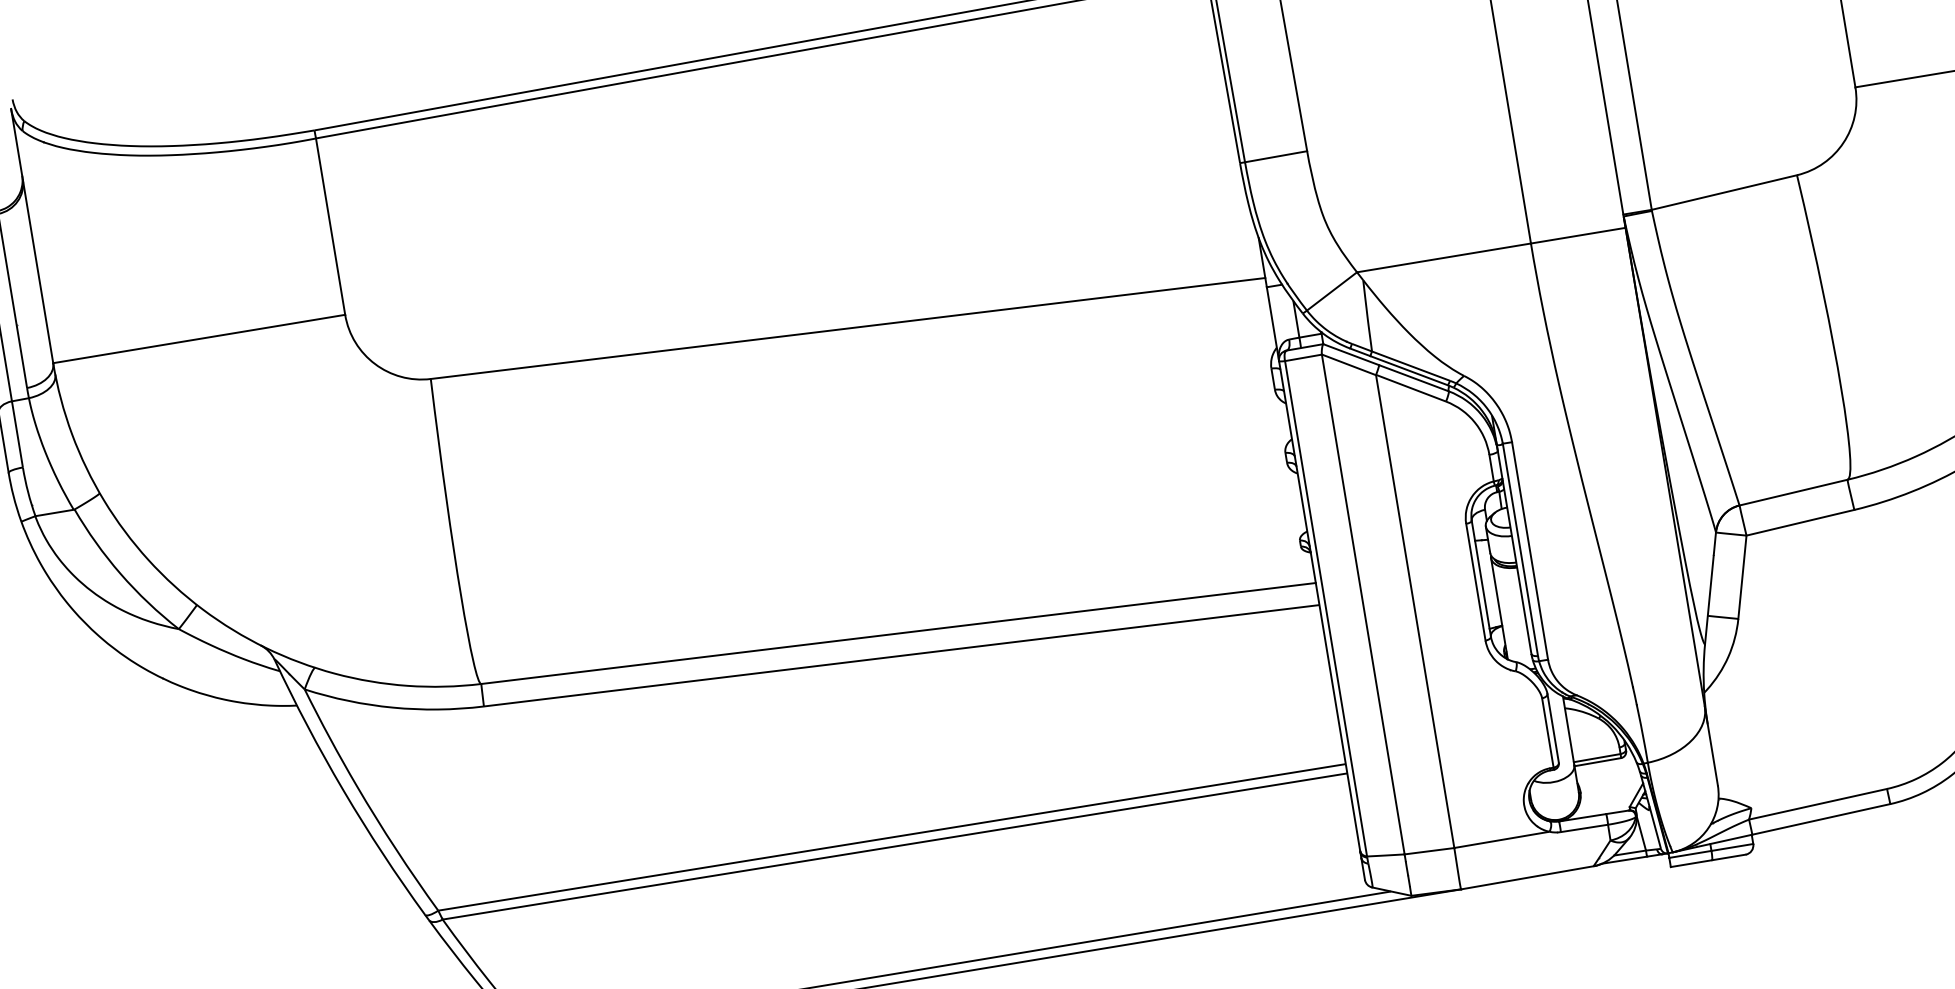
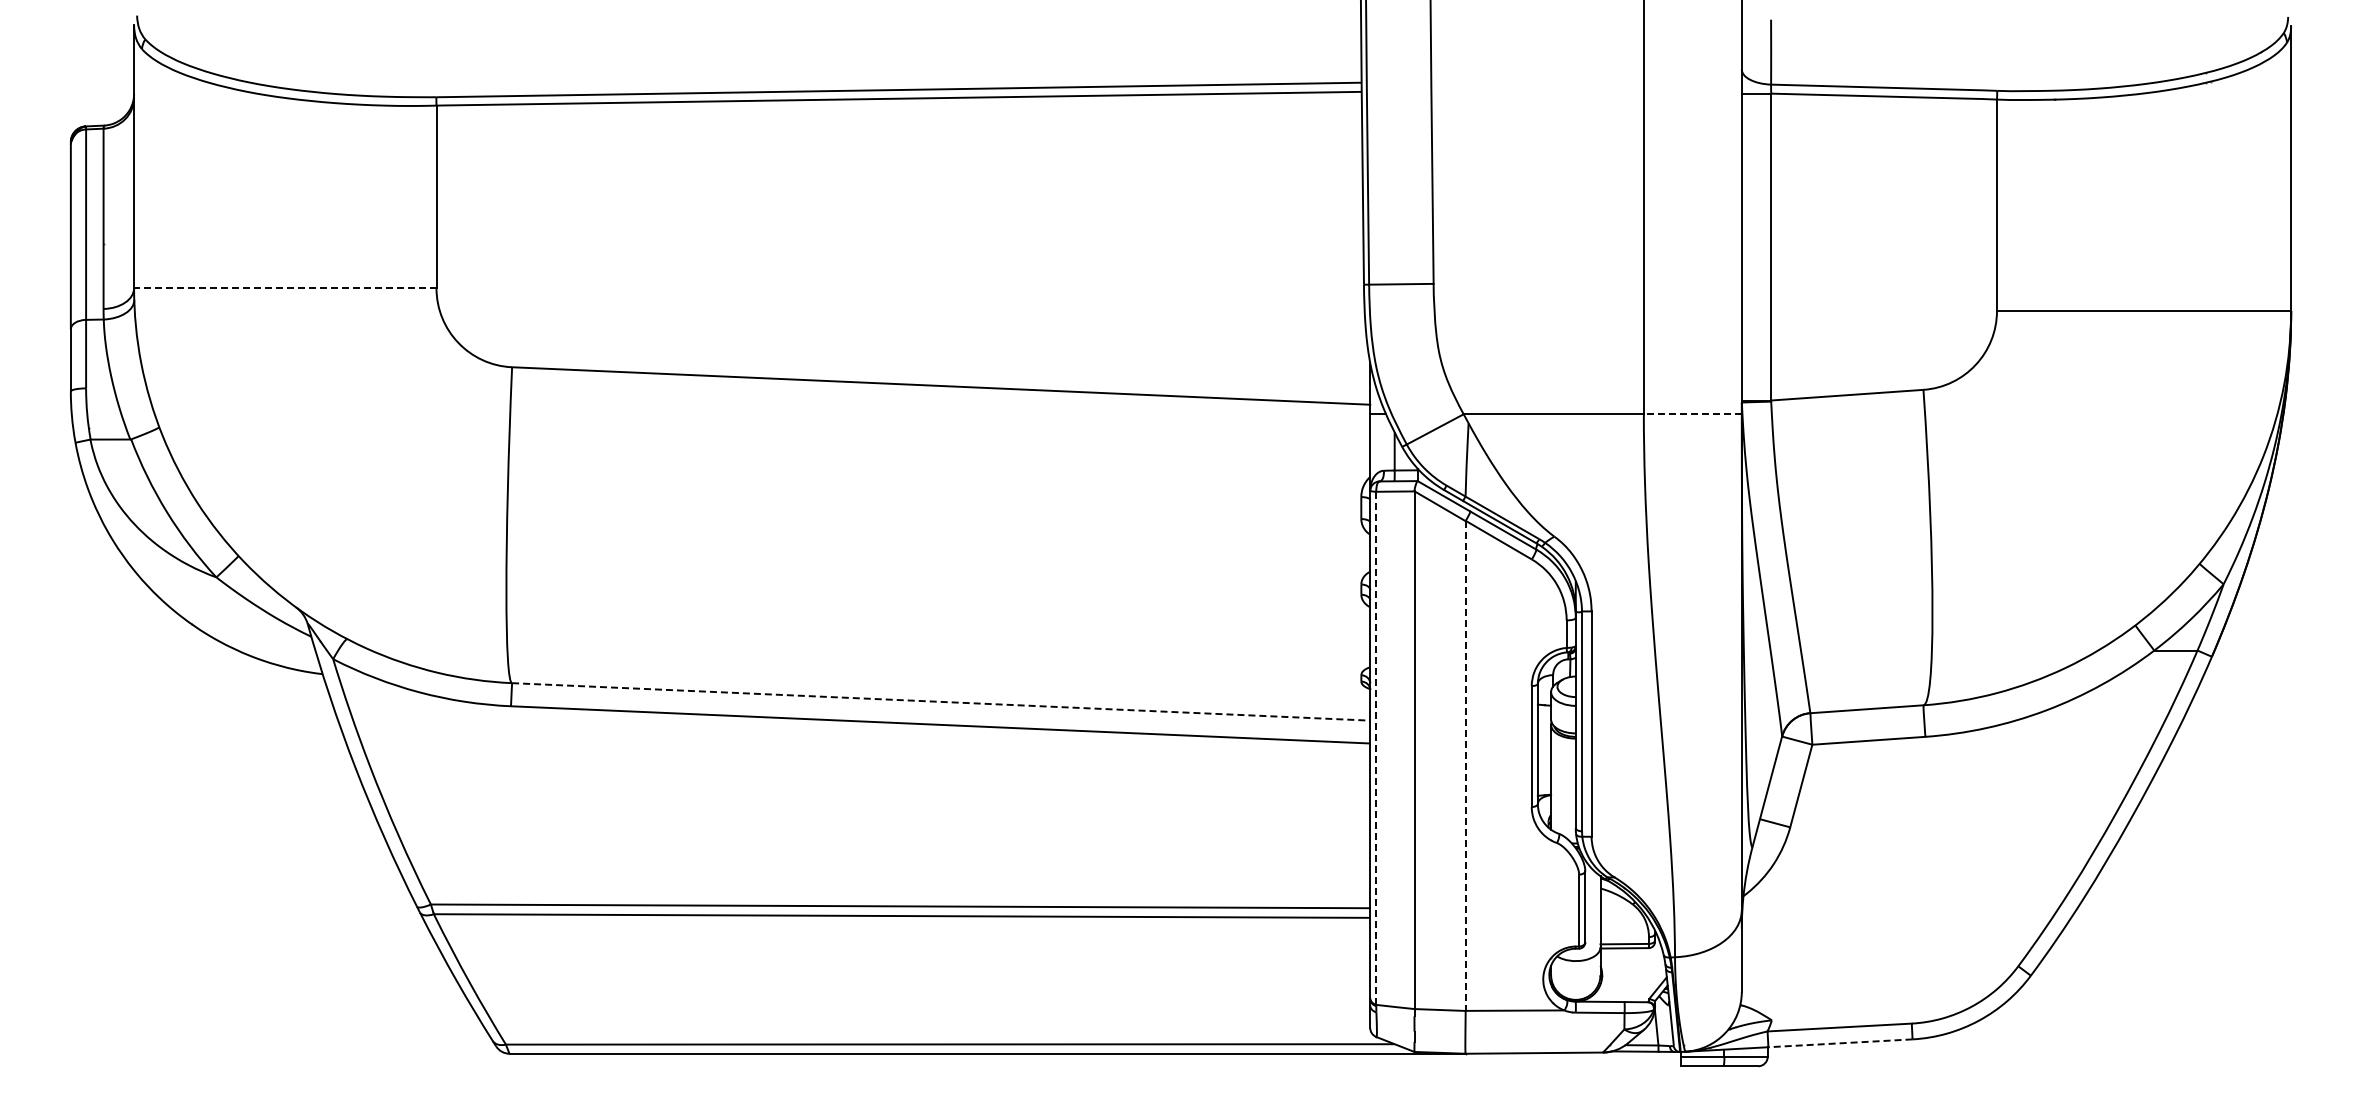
line: (1577, 235) -> (1692, 414), solid -> dashed
line: (198, 339) -> (284, 288), solid -> dashed
line: (1326, 608) -> (1376, 748), solid -> dashed
line: (1415, 612) -> (1465, 766), solid -> dashed
line: (898, 633) -> (941, 701), solid -> dashed
line: (1820, 819) -> (1839, 1043), solid -> dashed

